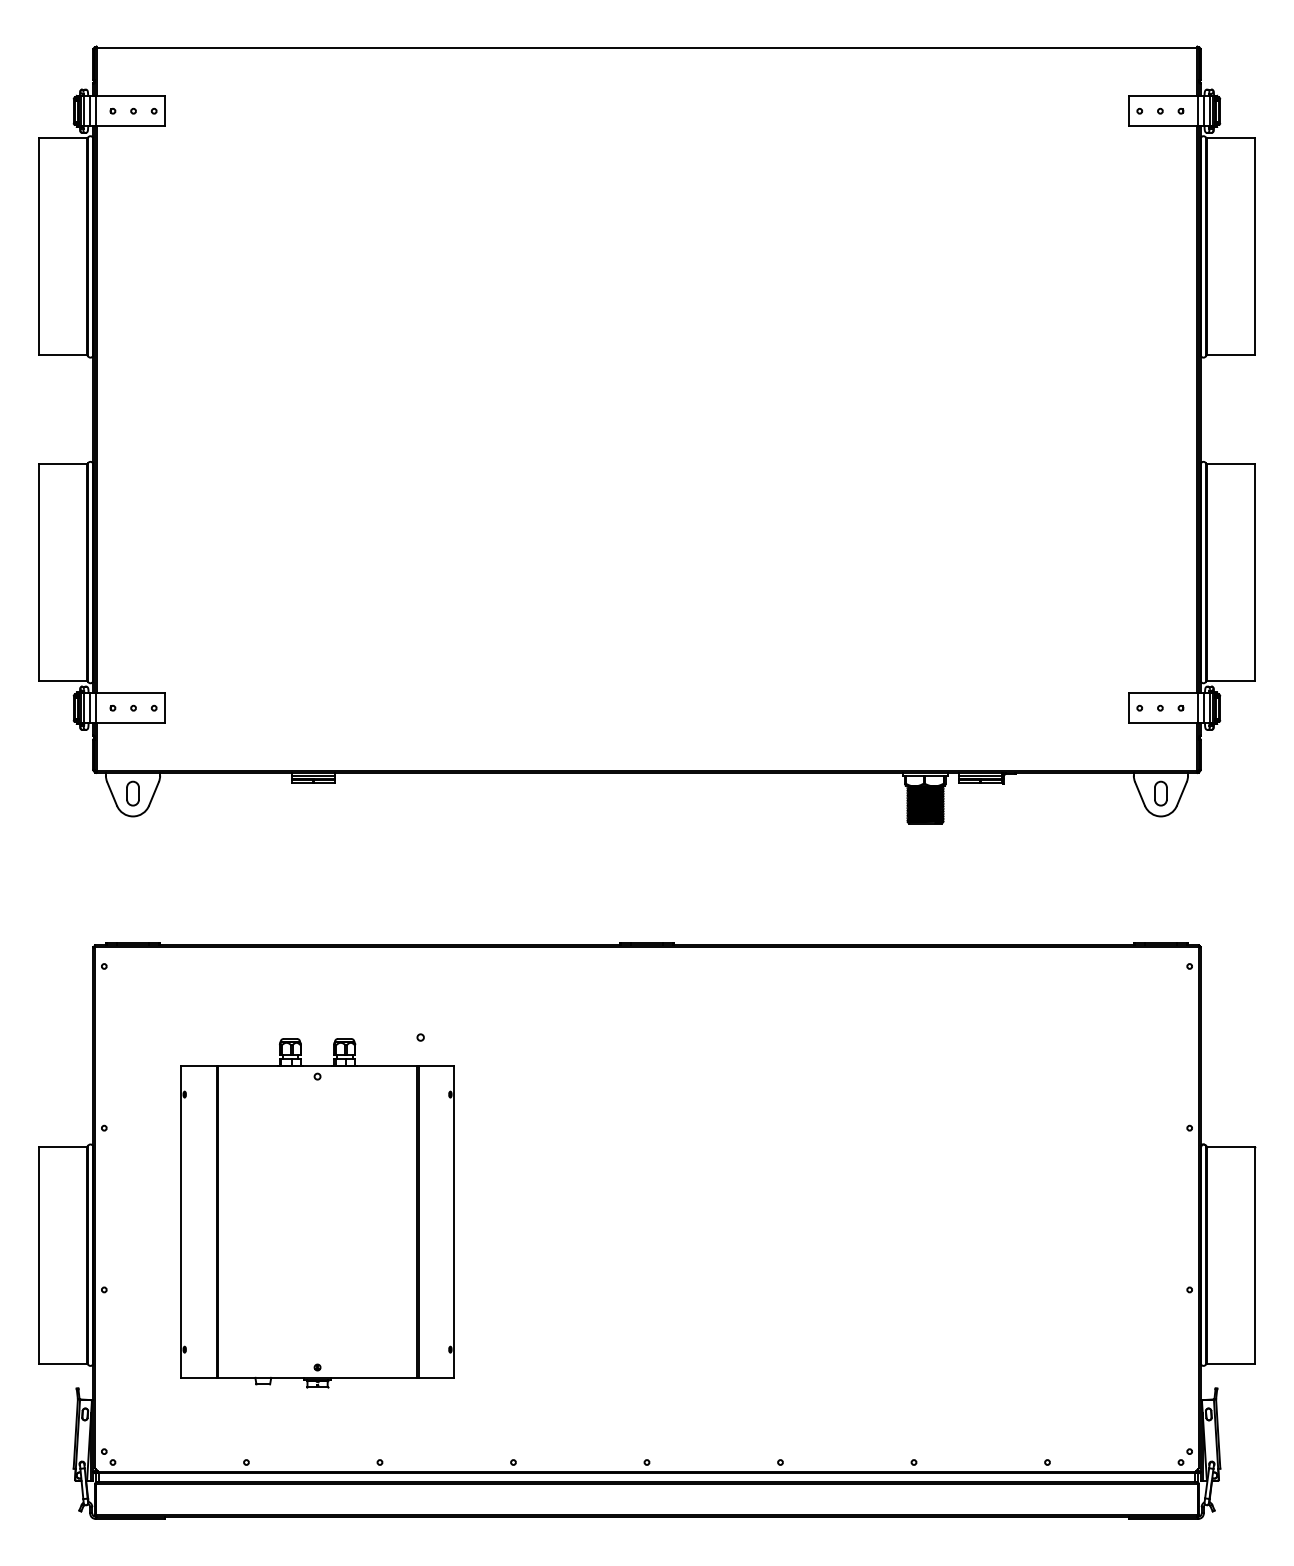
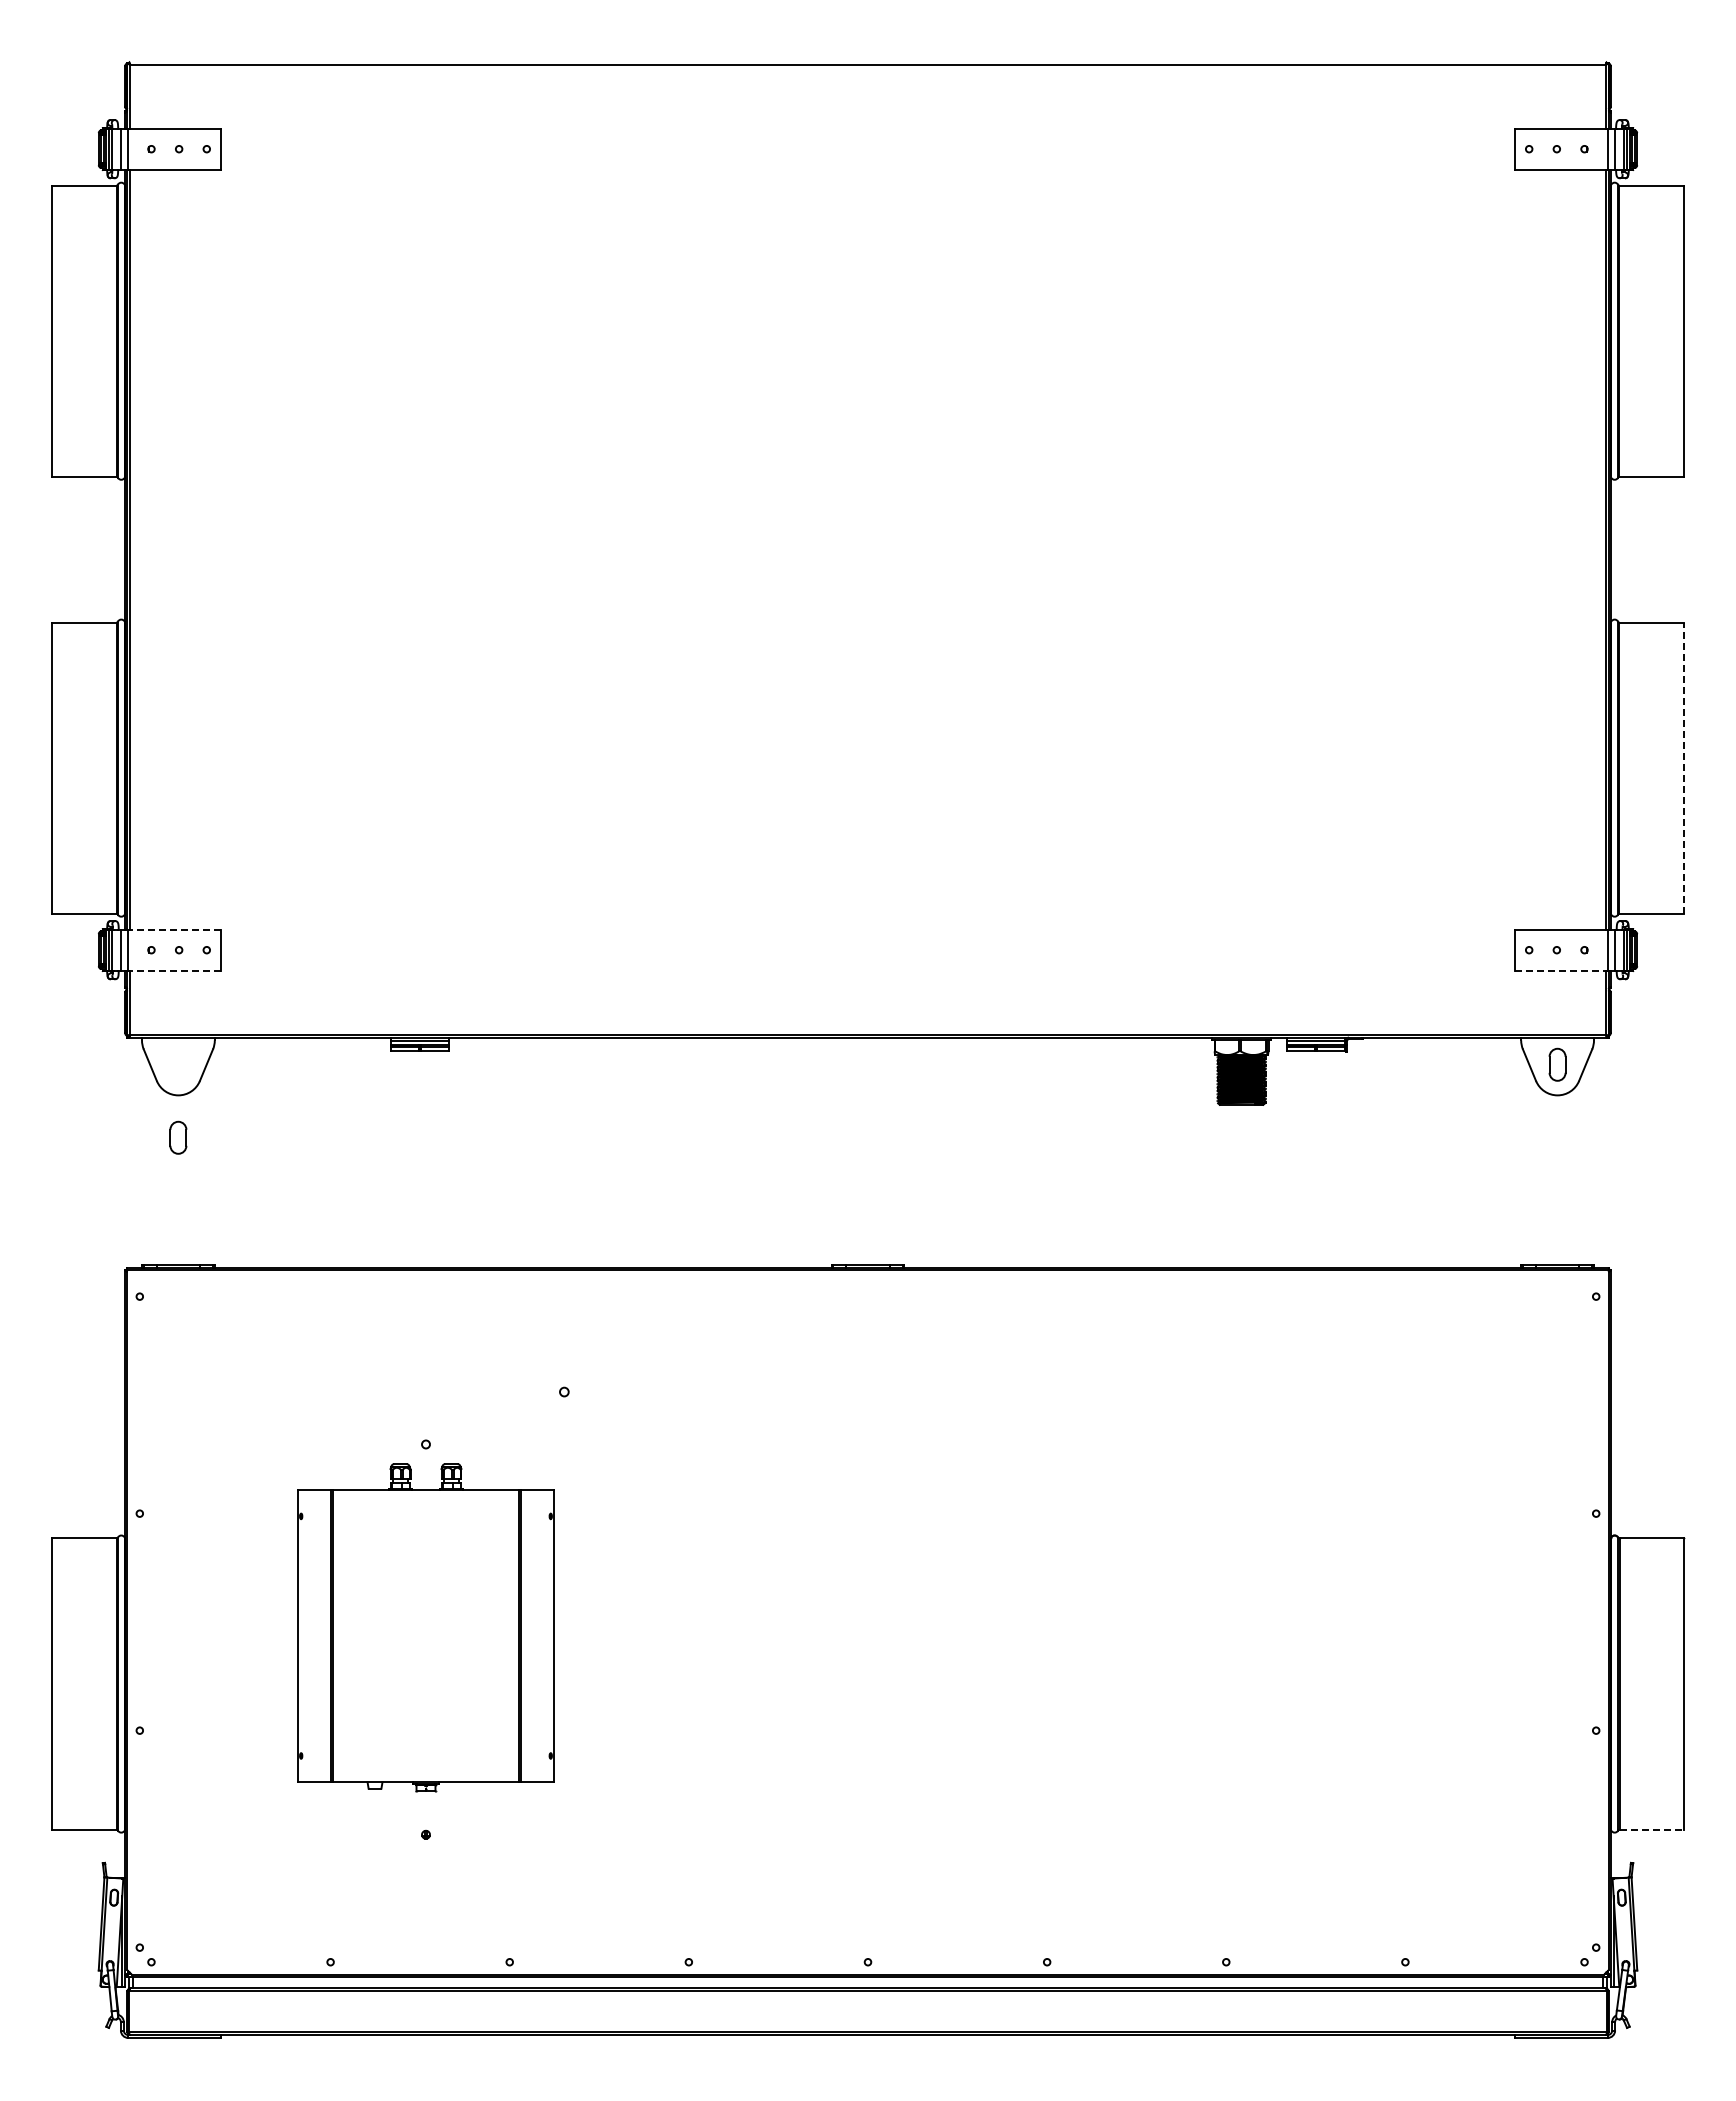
line: (1255, 572) -> (1684, 768), solid -> dashed
line: (130, 692) -> (174, 929), solid -> dashed
line: (130, 723) -> (174, 970), solid -> dashed
line: (1163, 723) -> (1561, 970), solid -> dashed
part: (133, 793) -> (178, 1137), moved
part: (317, 1213) -> (425, 1627), size x0.7
line: (1231, 1363) -> (1652, 1829), solid -> dashed

